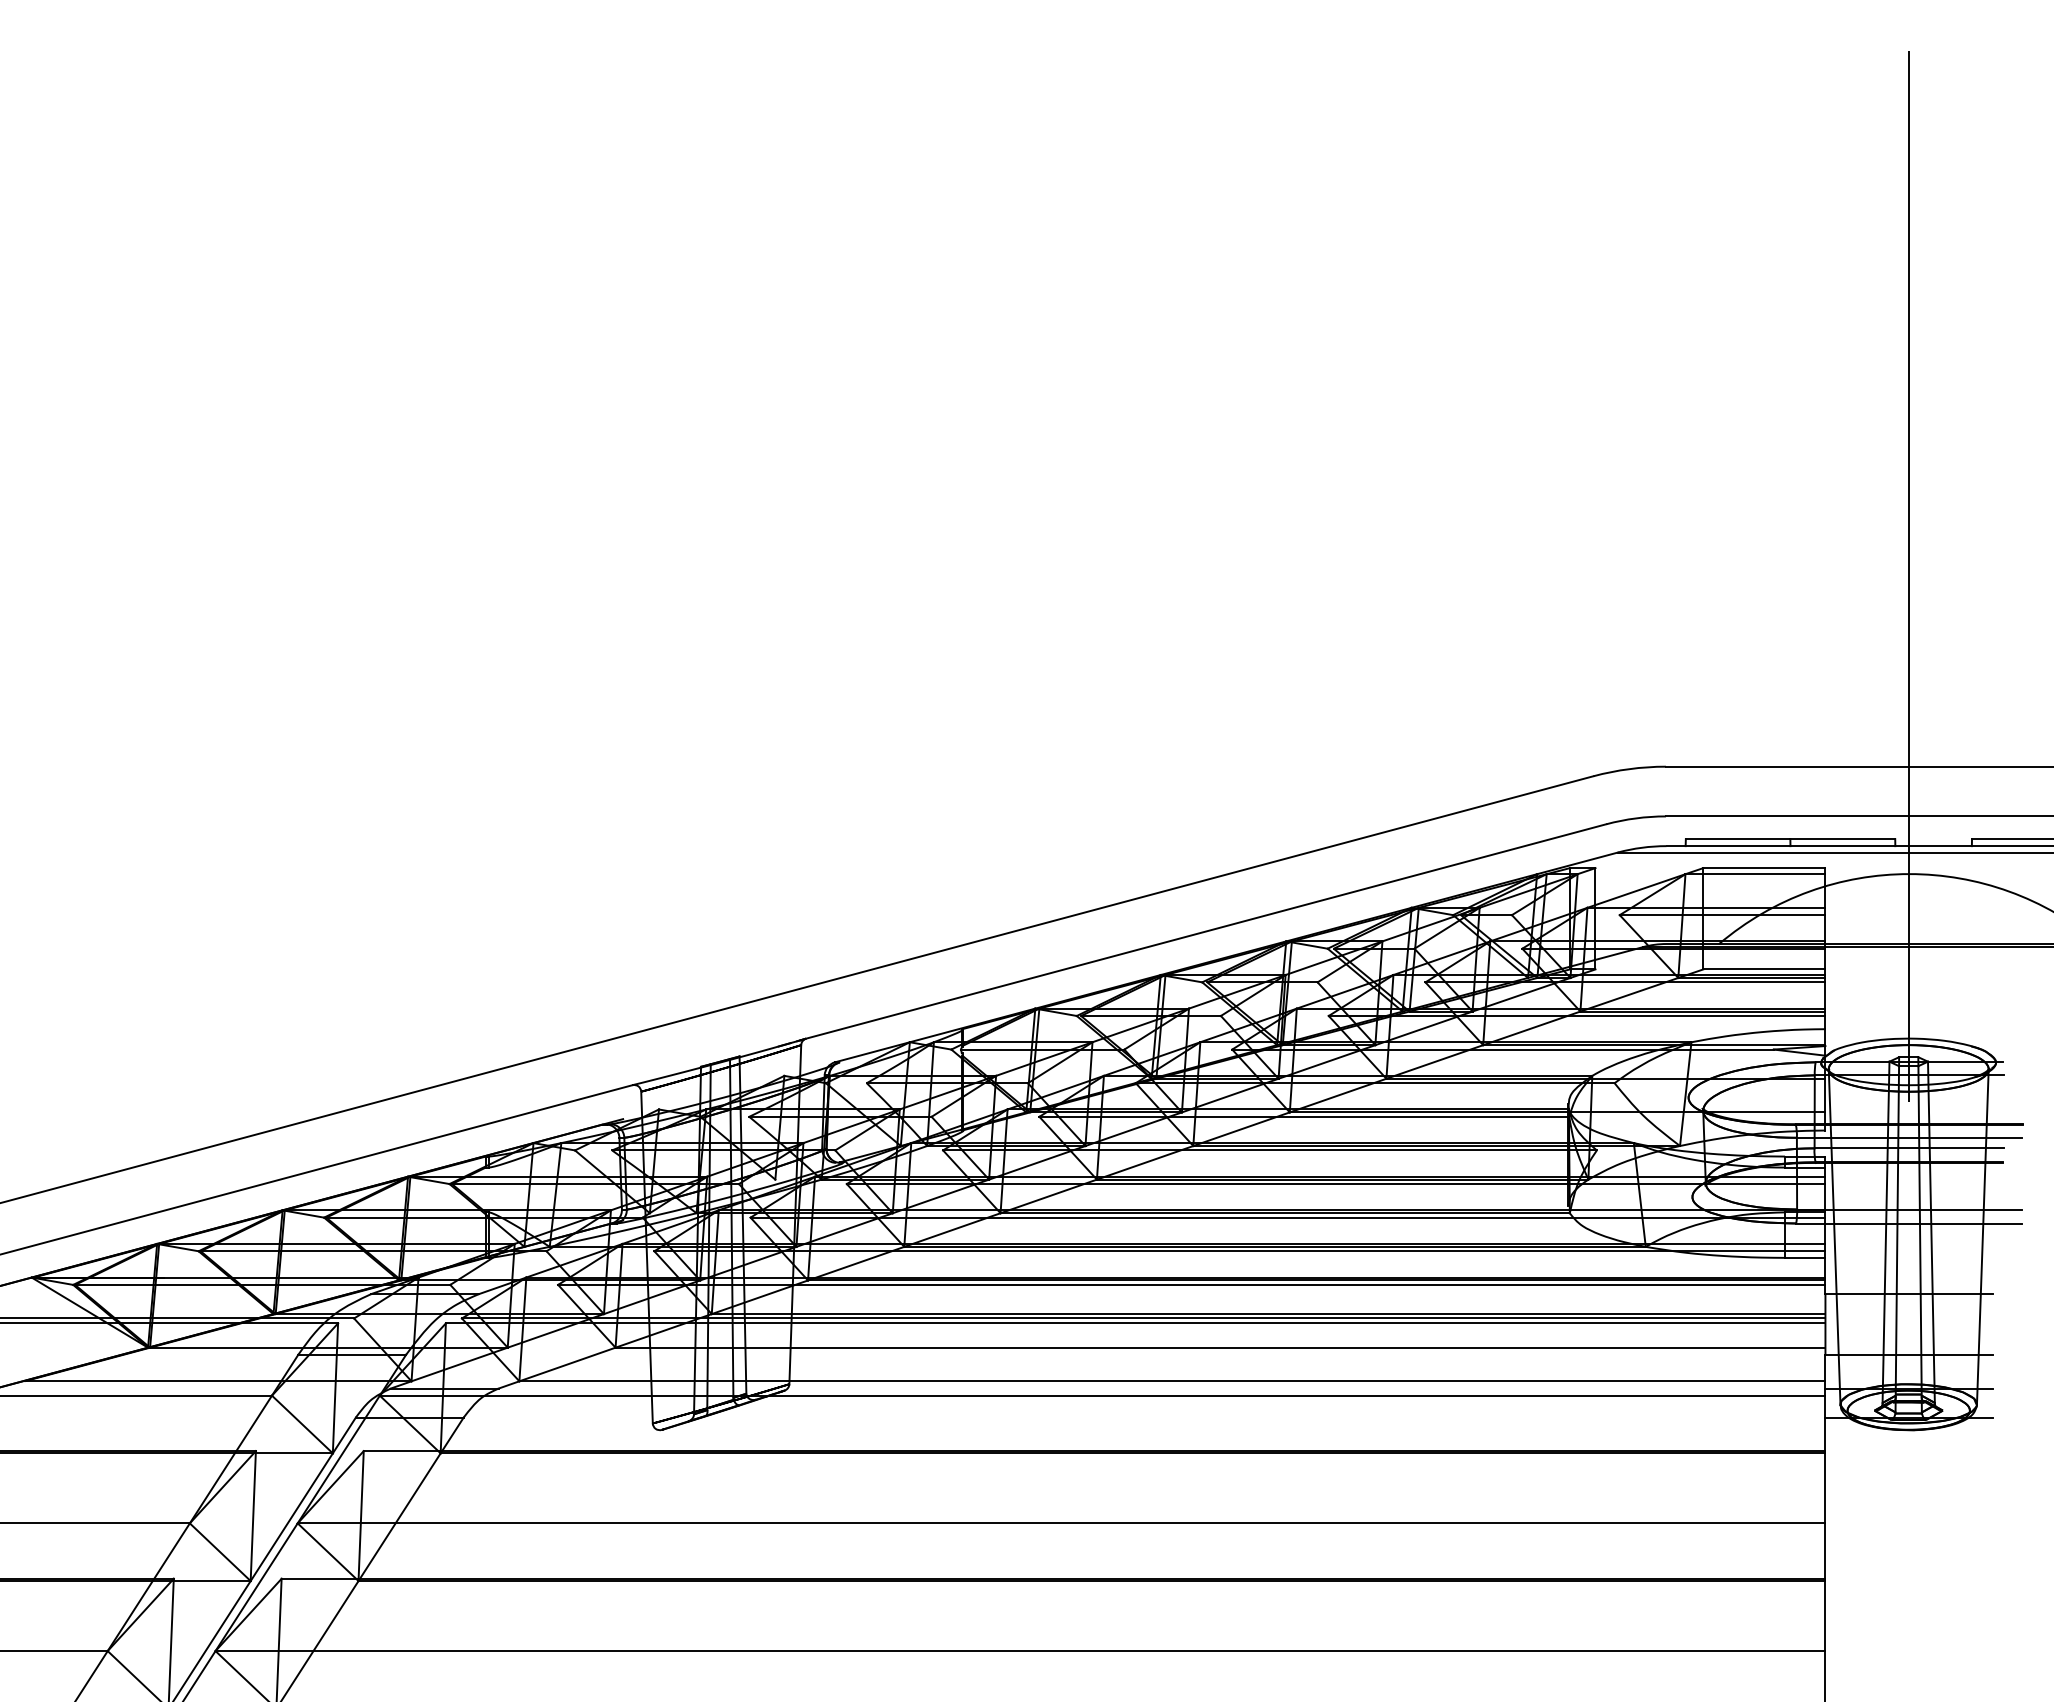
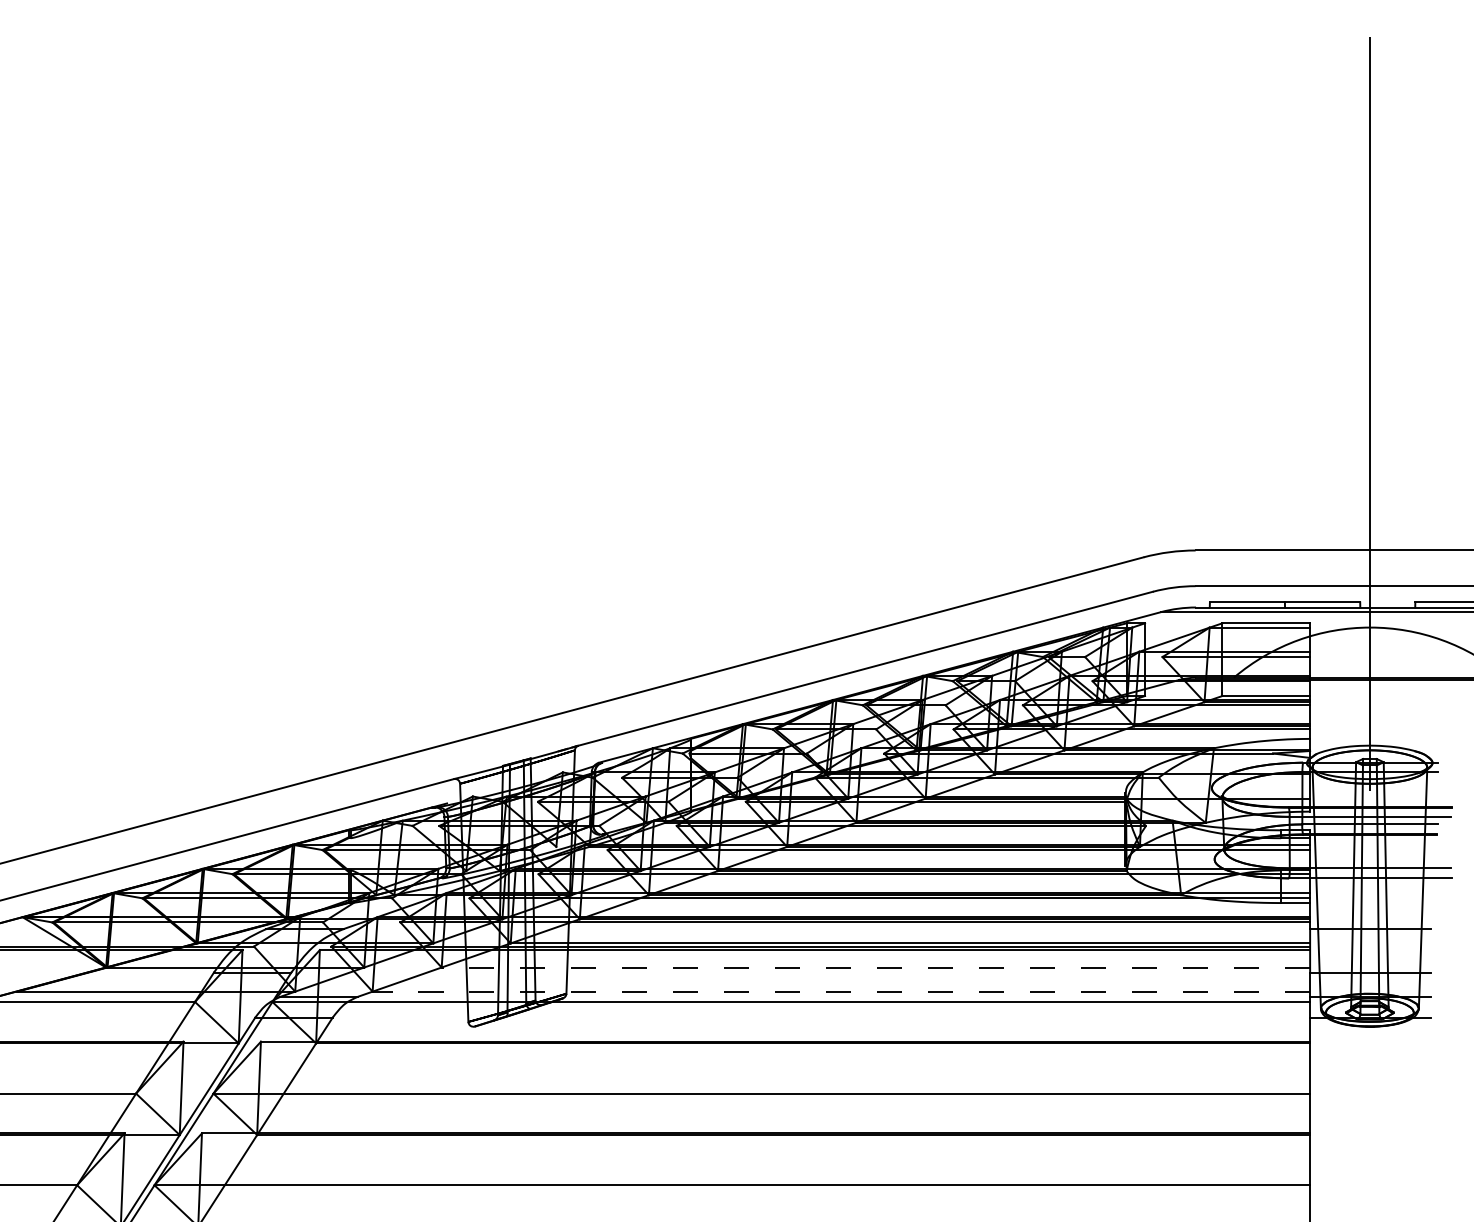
line: (1220, 1347) -> (875, 967), solid -> dashed
line: (1171, 1381) -> (840, 991), solid -> dashed

